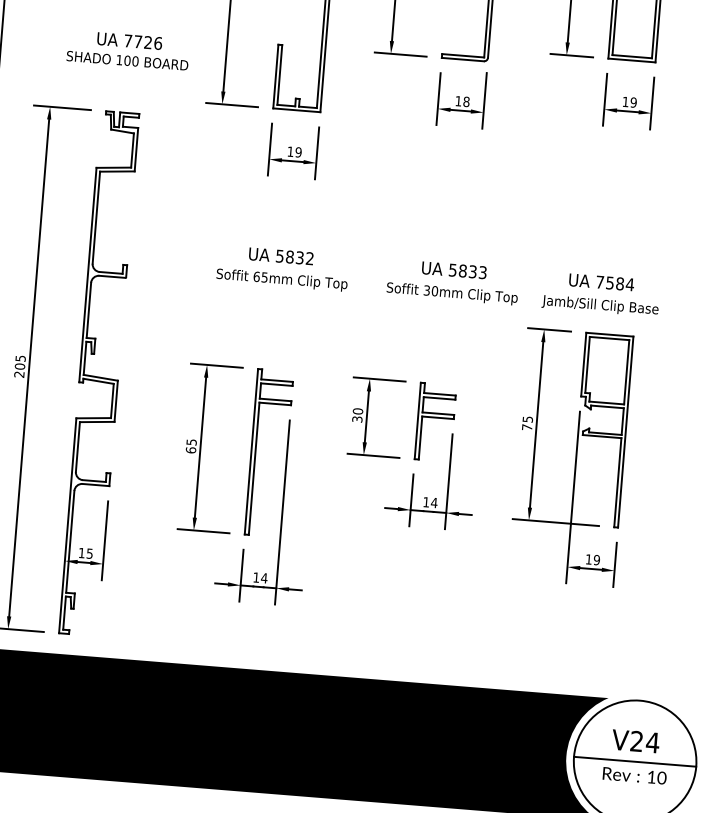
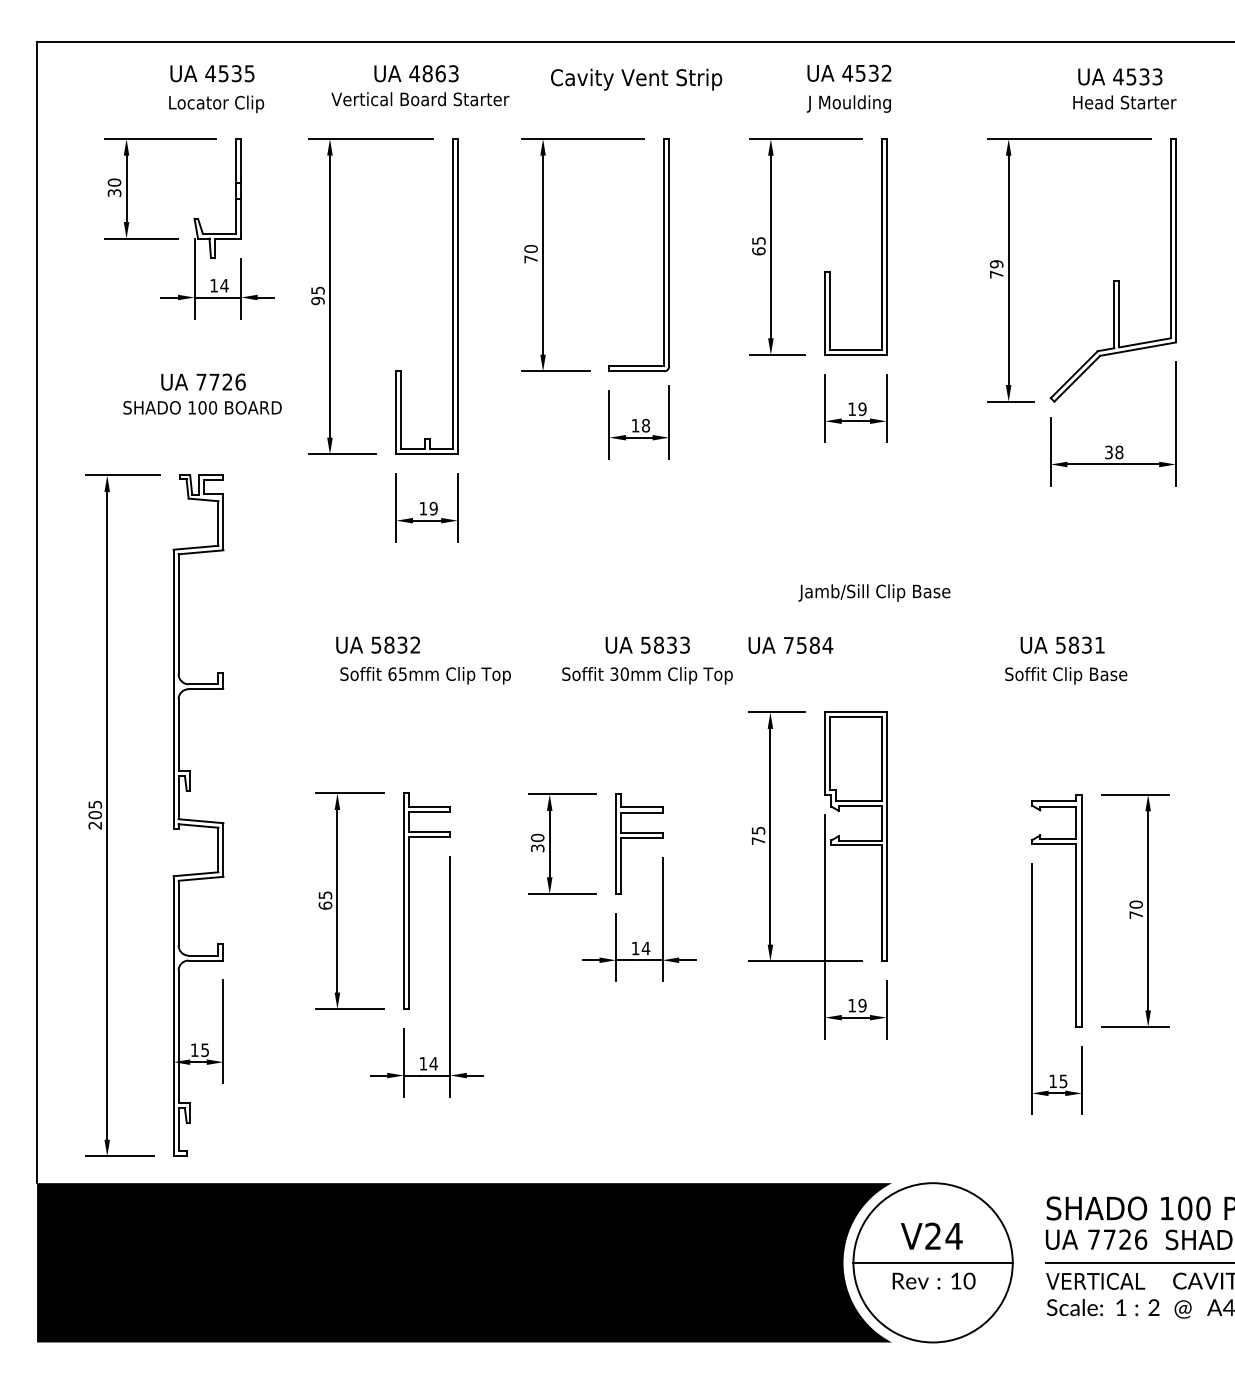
text: (280, 255) -> (377, 644), moved
text: (601, 281) -> (790, 644), moved
text: (600, 305) -> (874, 592), moved

